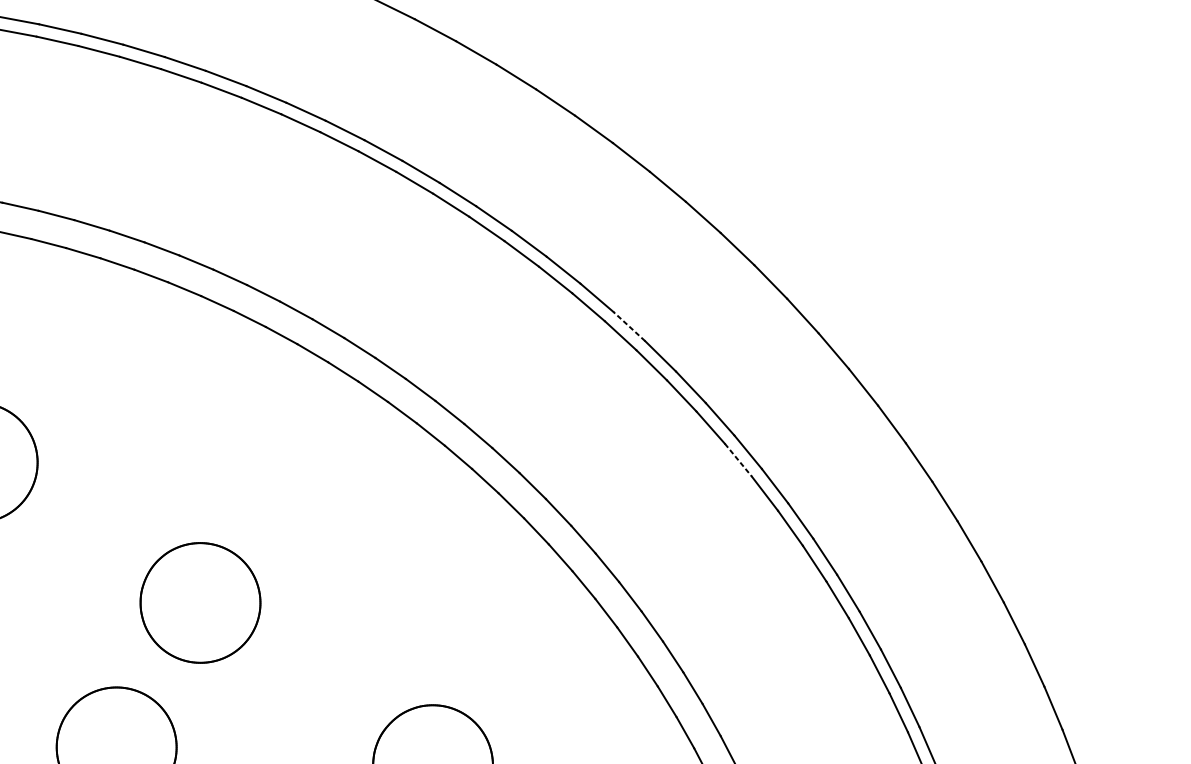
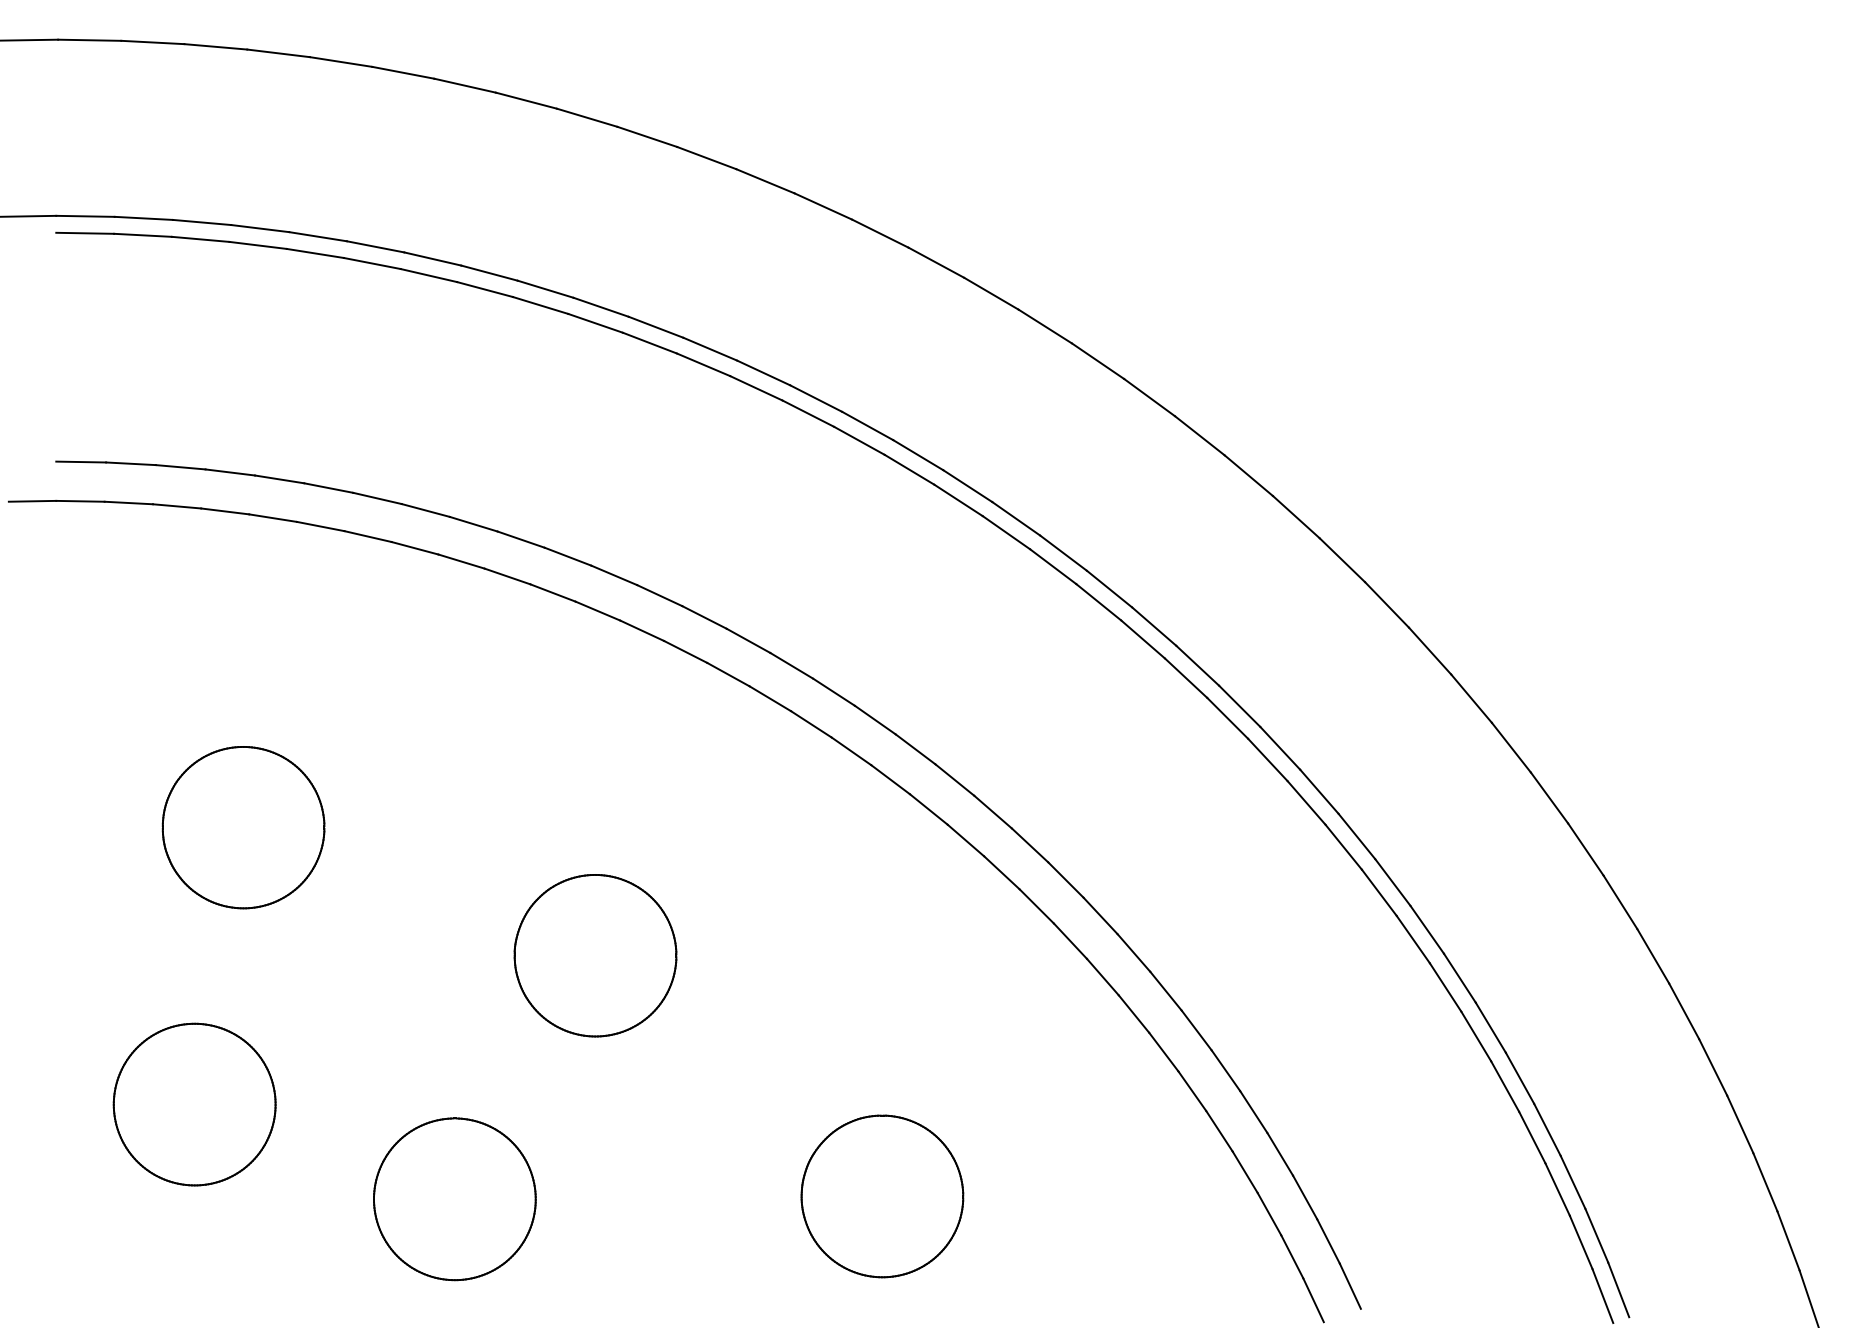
line: (629, 326) -> (1109, 588), dashed -> solid
line: (738, 459) -> (1267, 759), dashed -> solid
part: (200, 602) -> (595, 955), moved

